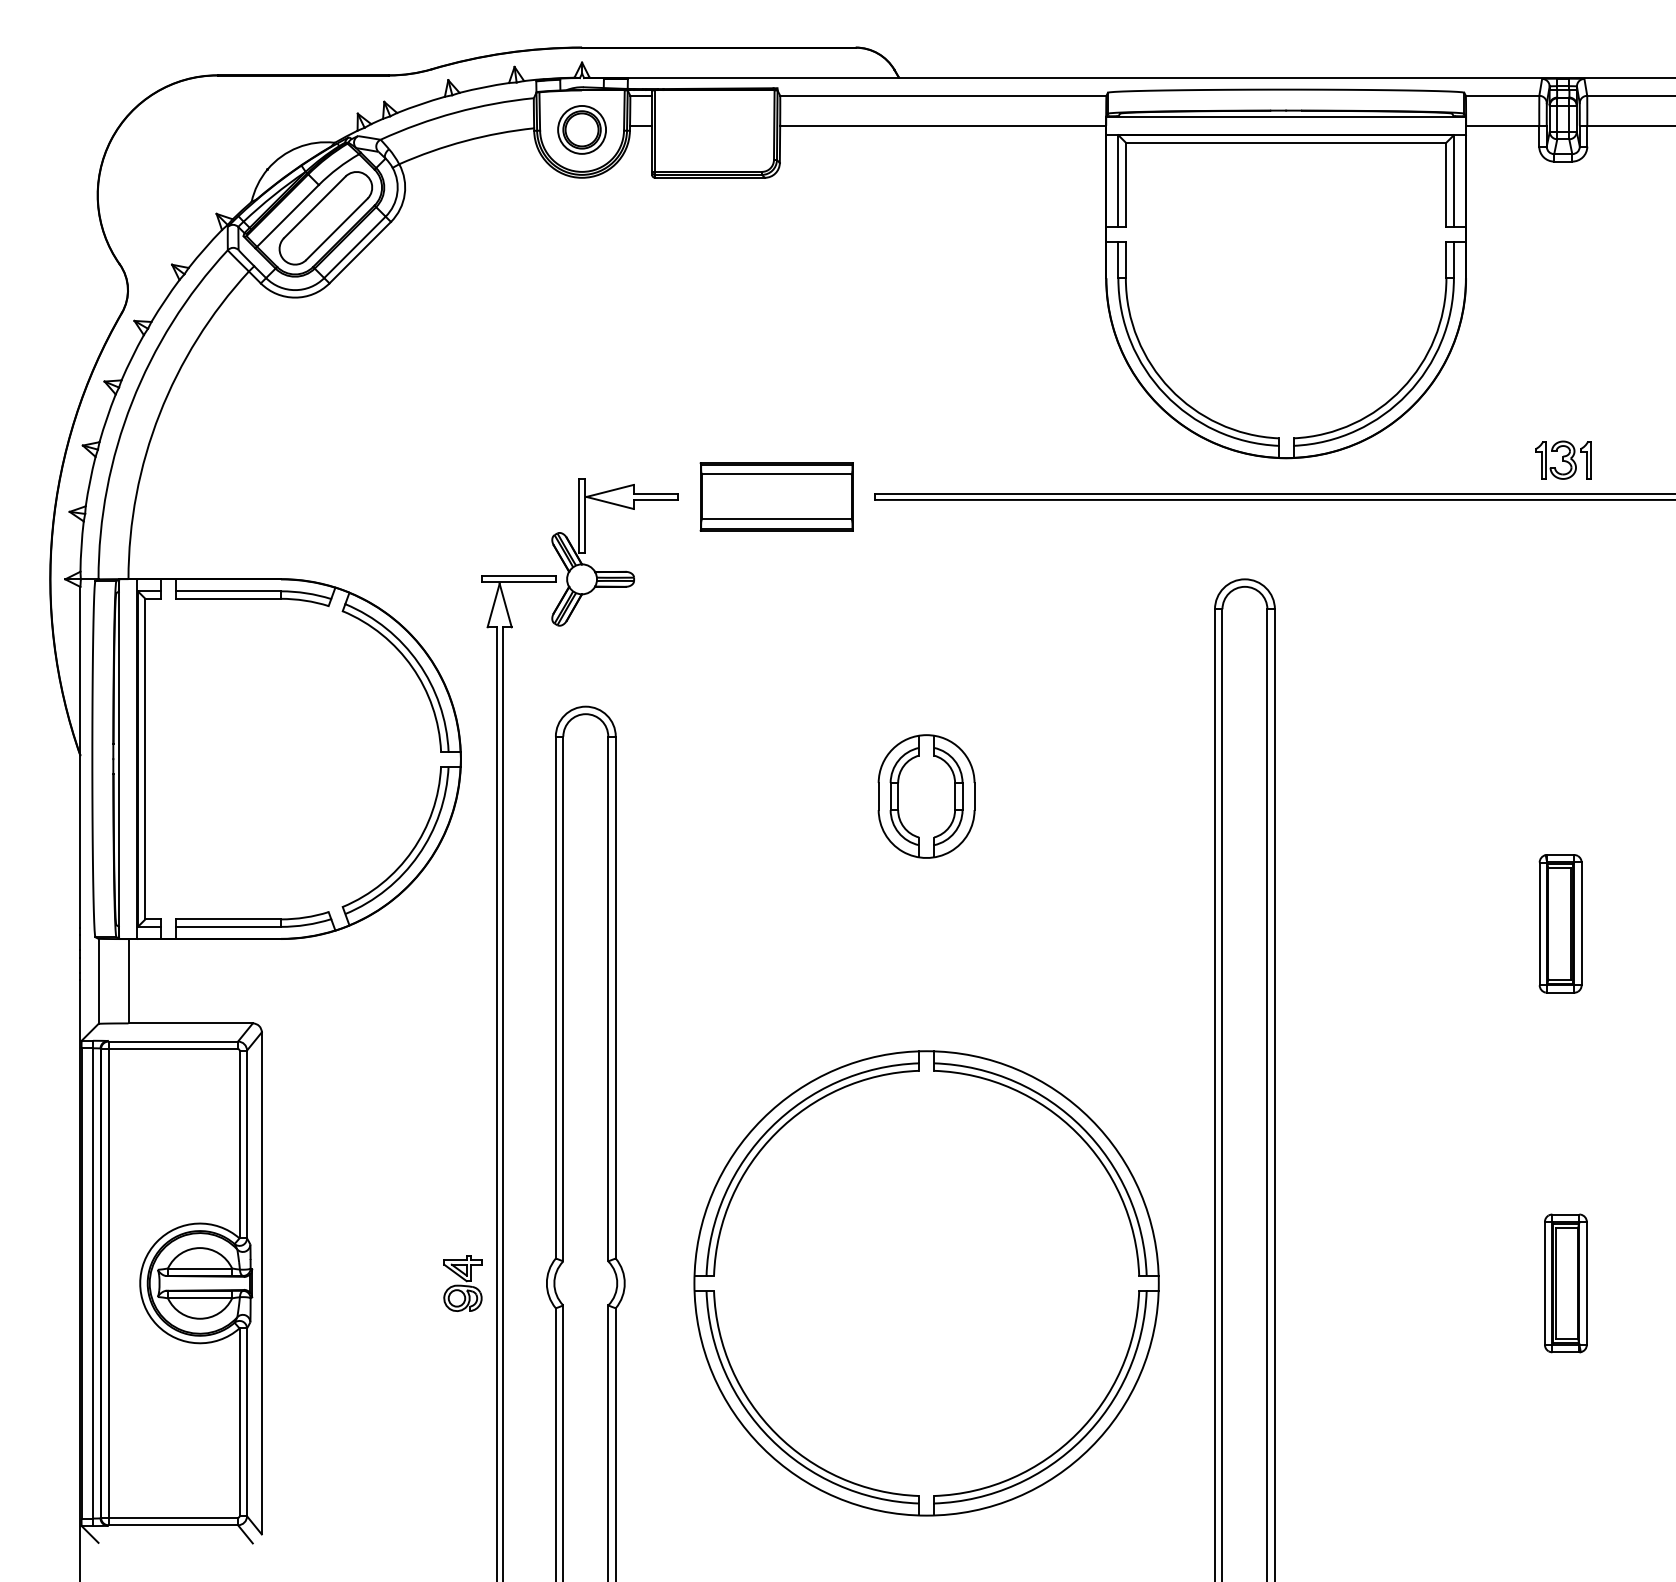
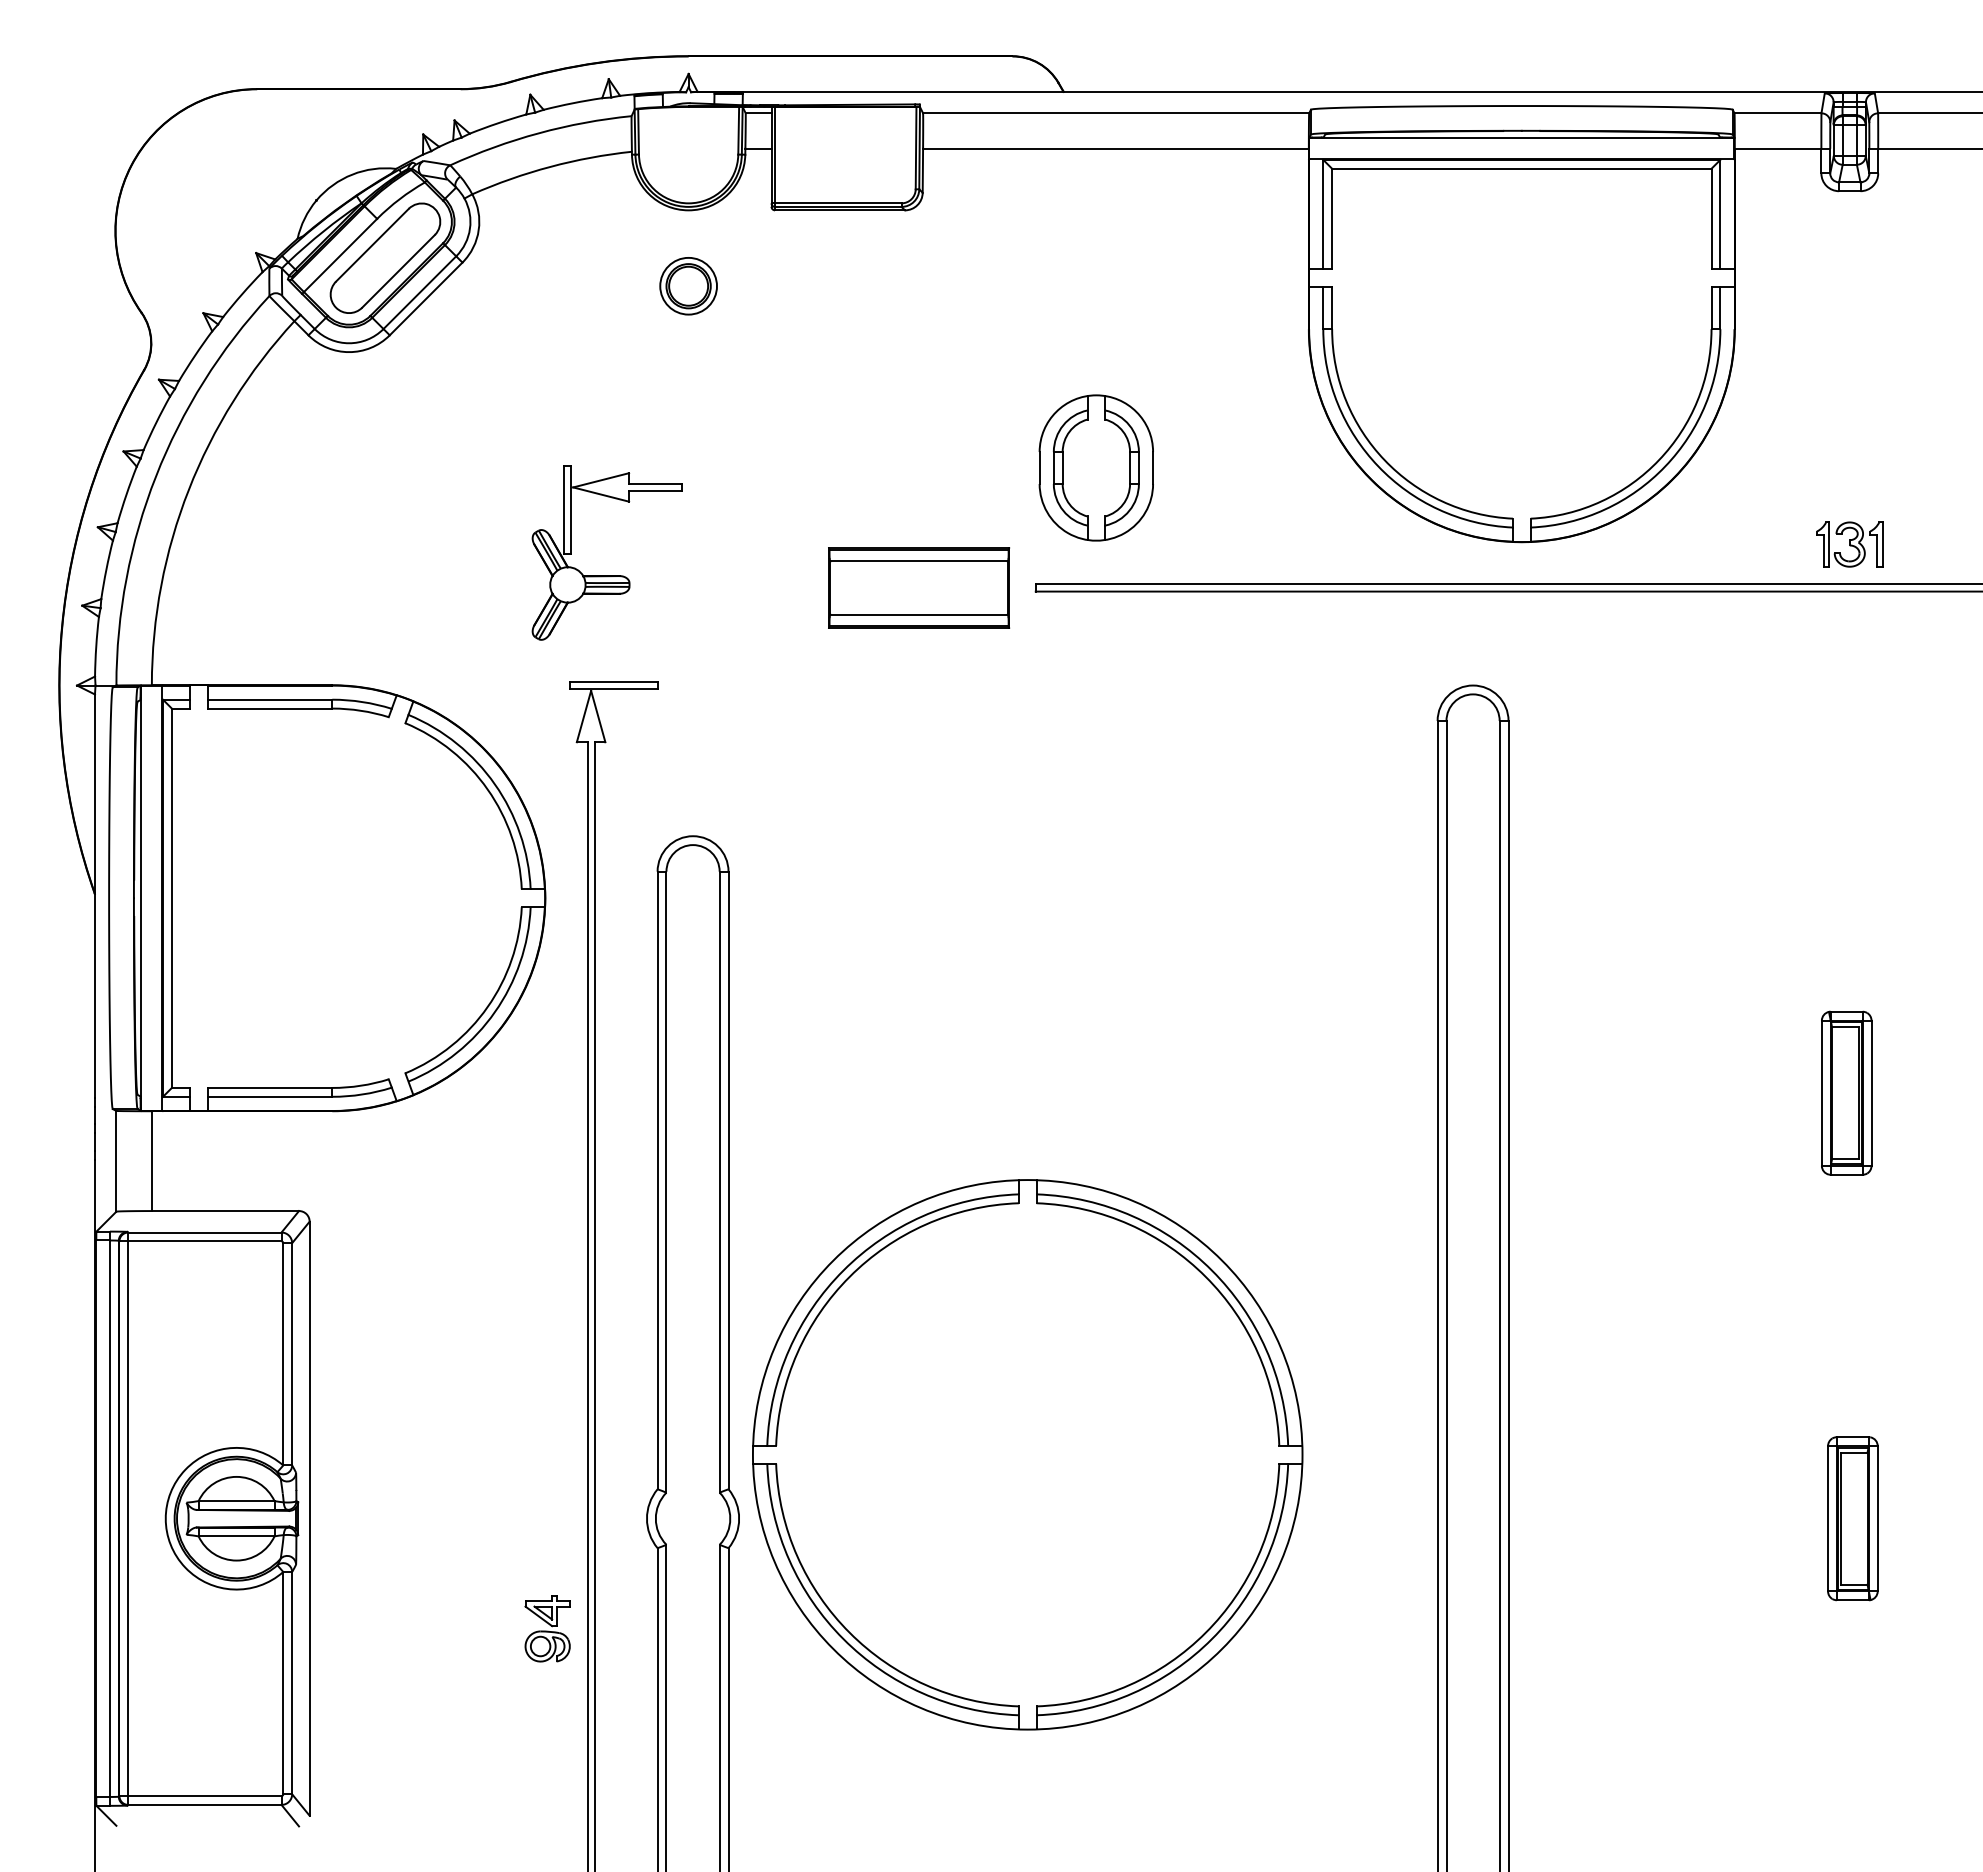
part: (581, 129) -> (687, 285), moved
part: (614, 571) -> (606, 575), moved
part: (926, 796) -> (1096, 467), moved
part: (462, 1283) -> (547, 1628), moved
part: (926, 1283) -> (1027, 1454), moved

